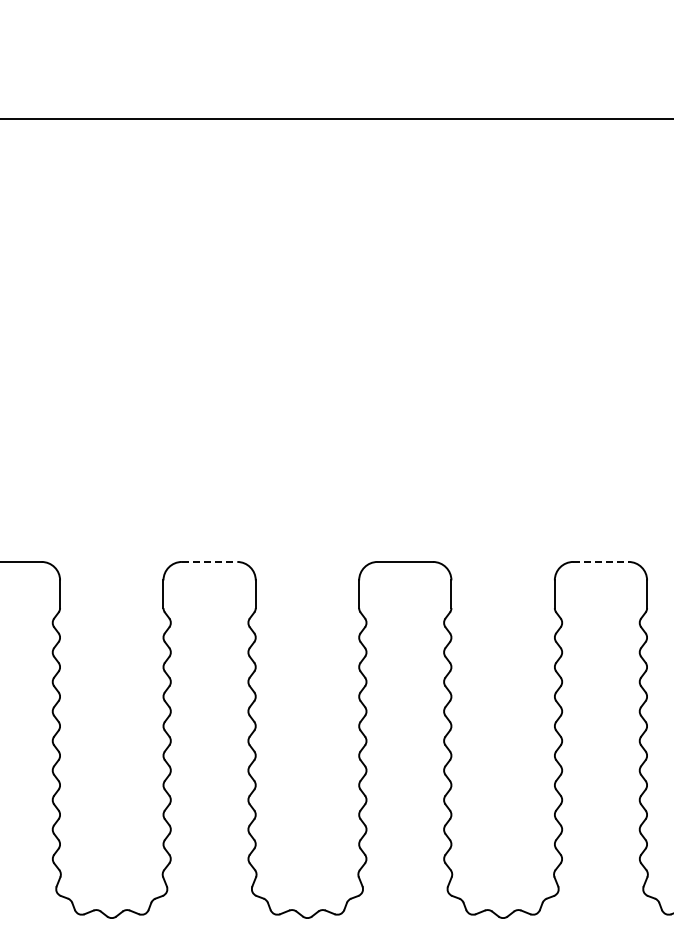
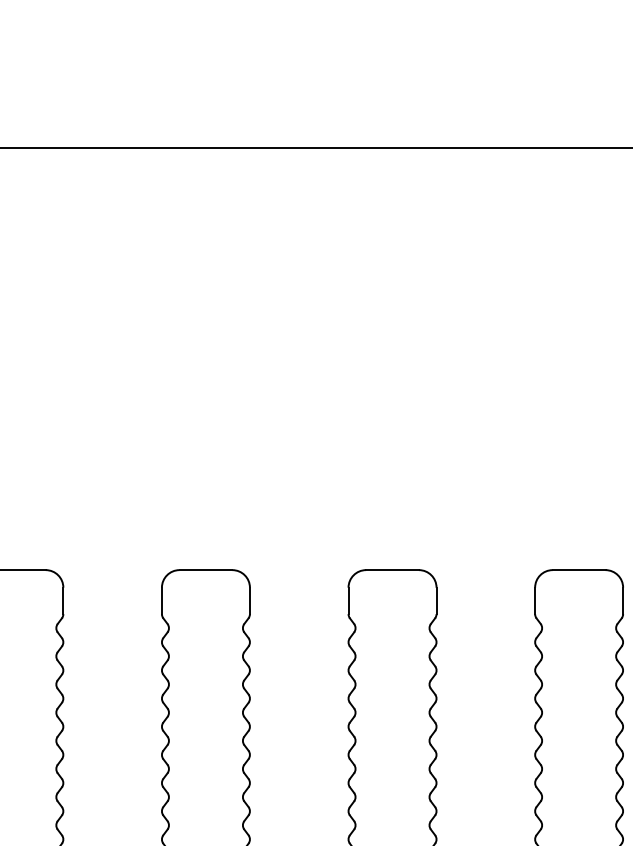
line: (209, 561) -> (205, 569), dashed -> solid
line: (600, 561) -> (578, 569), dashed -> solid

